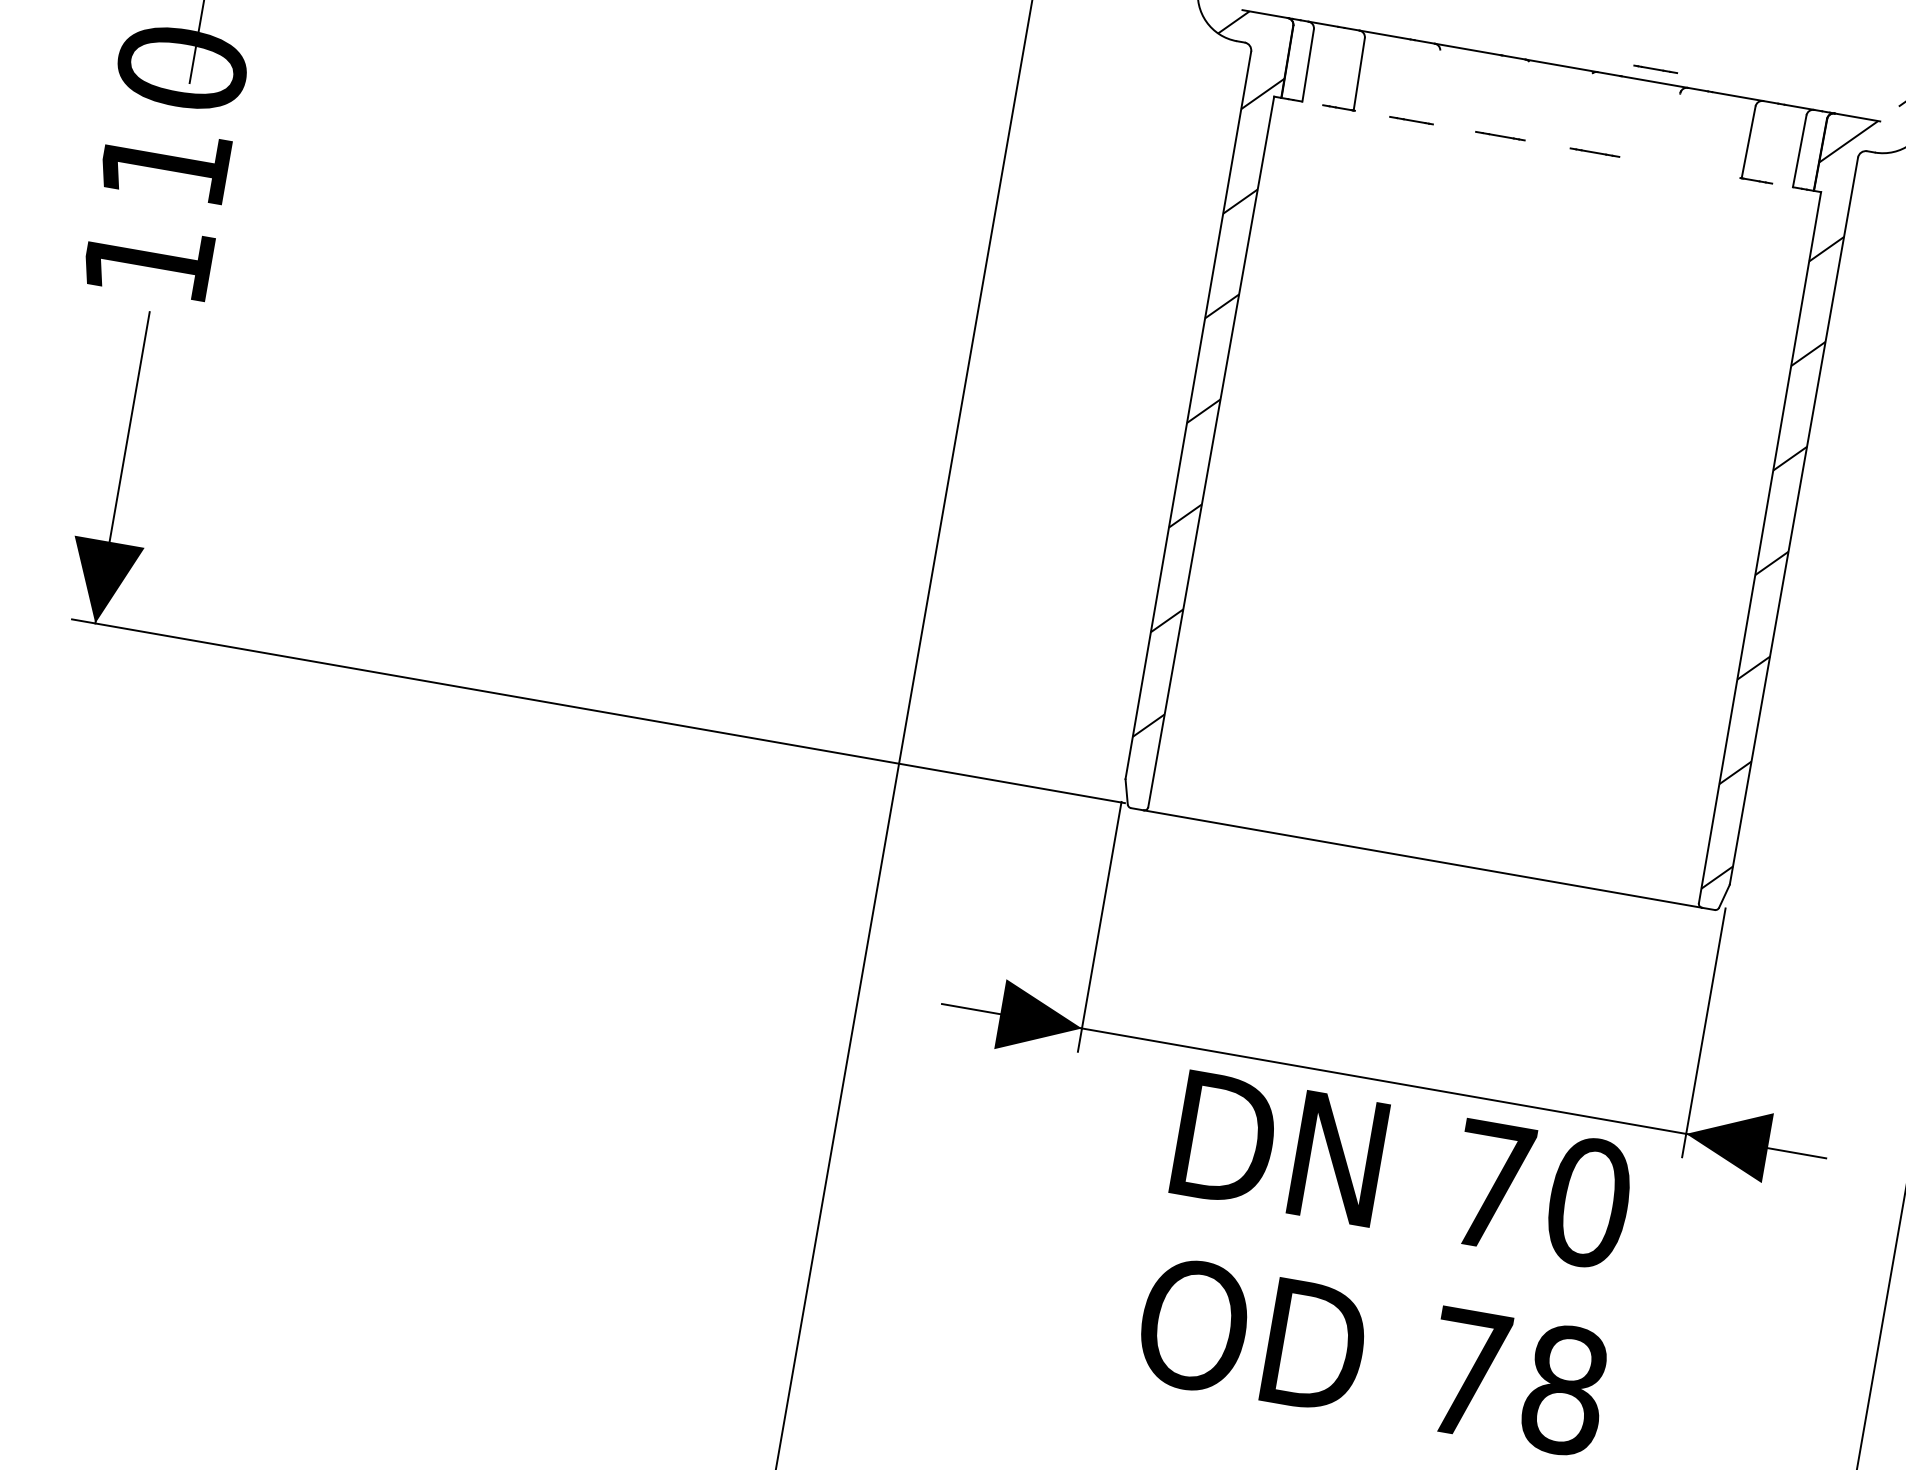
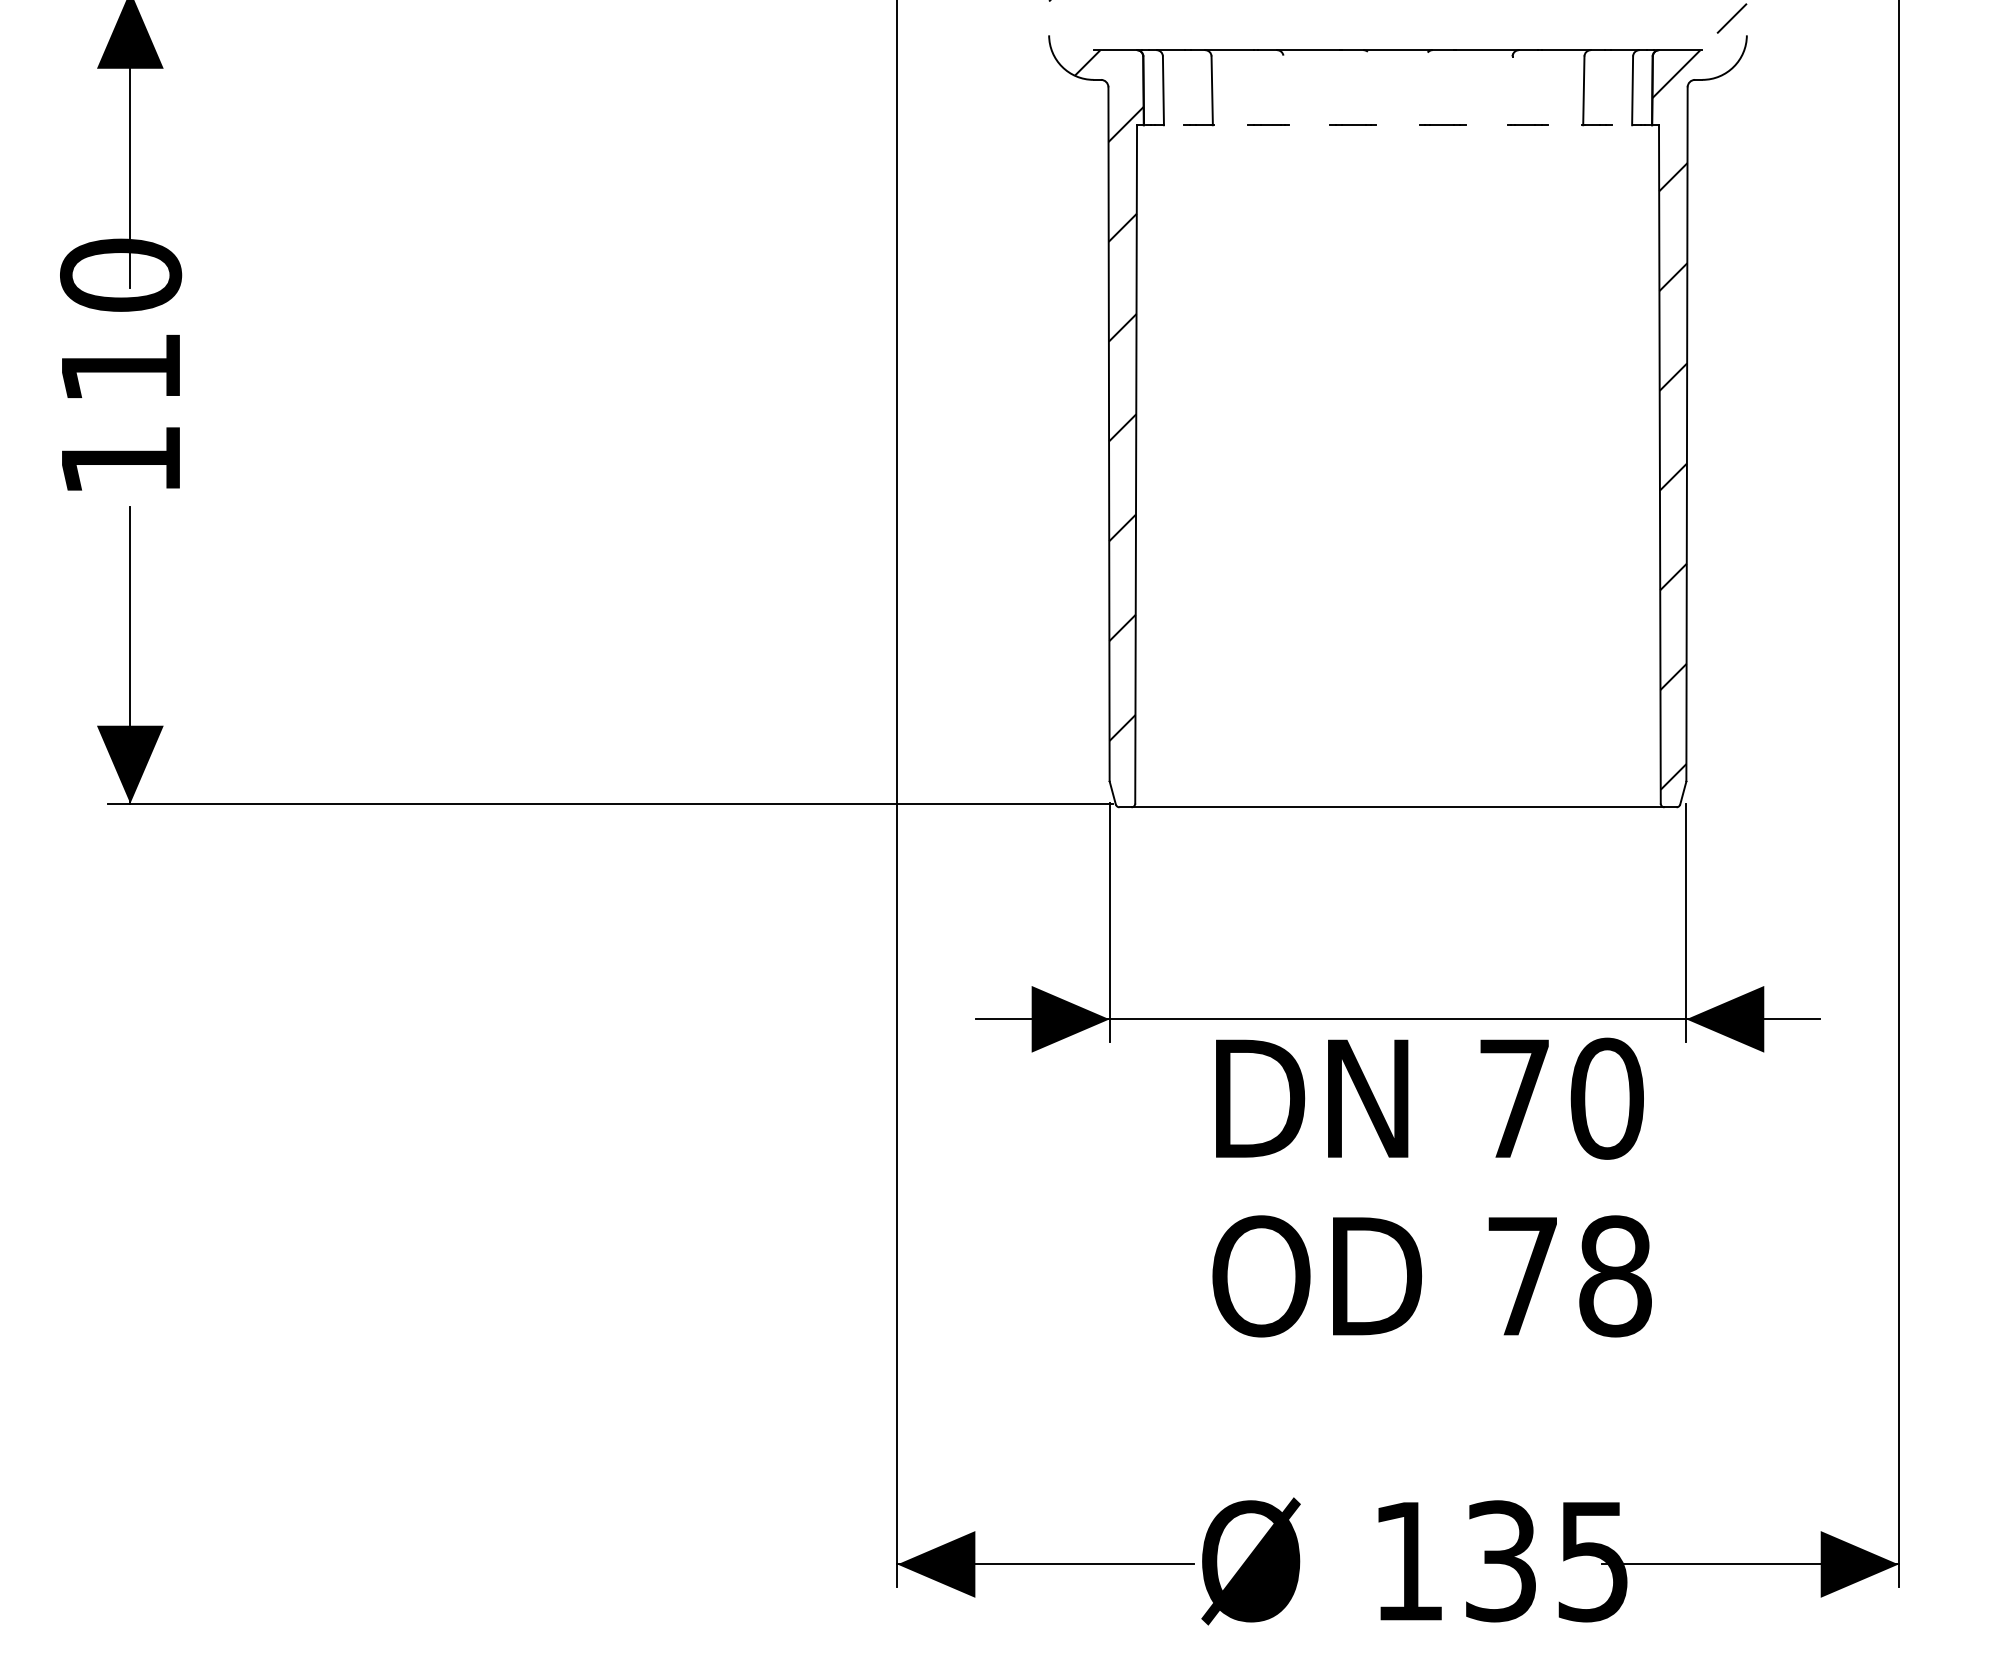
line: (1655, 68) -> (1527, 124), moved

